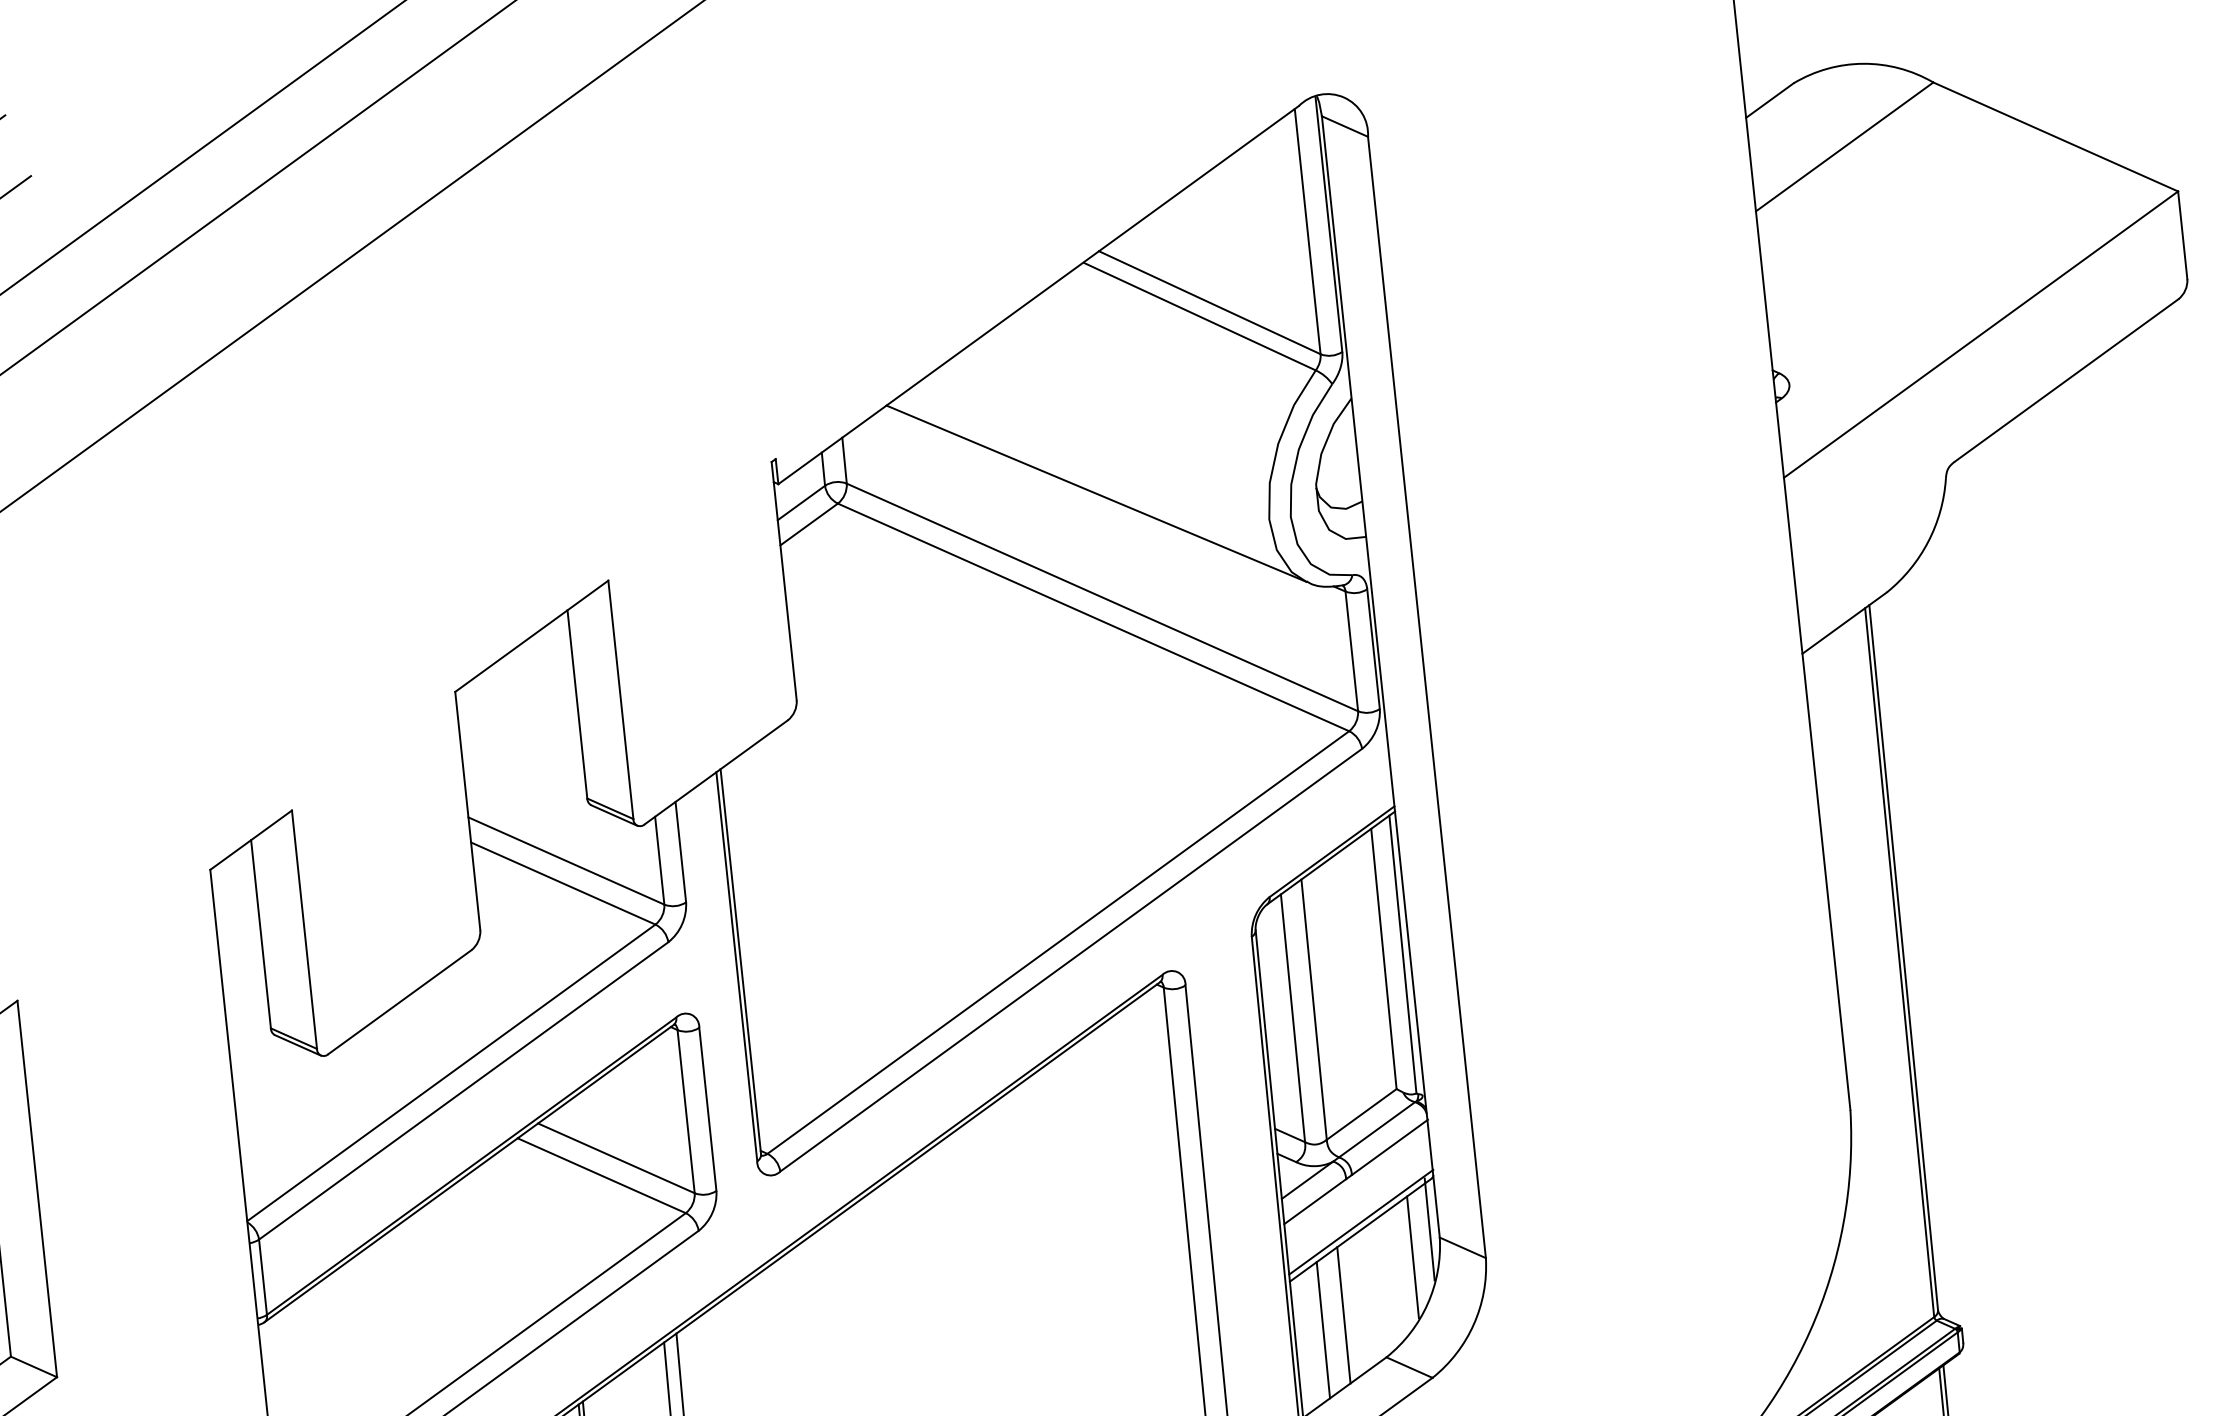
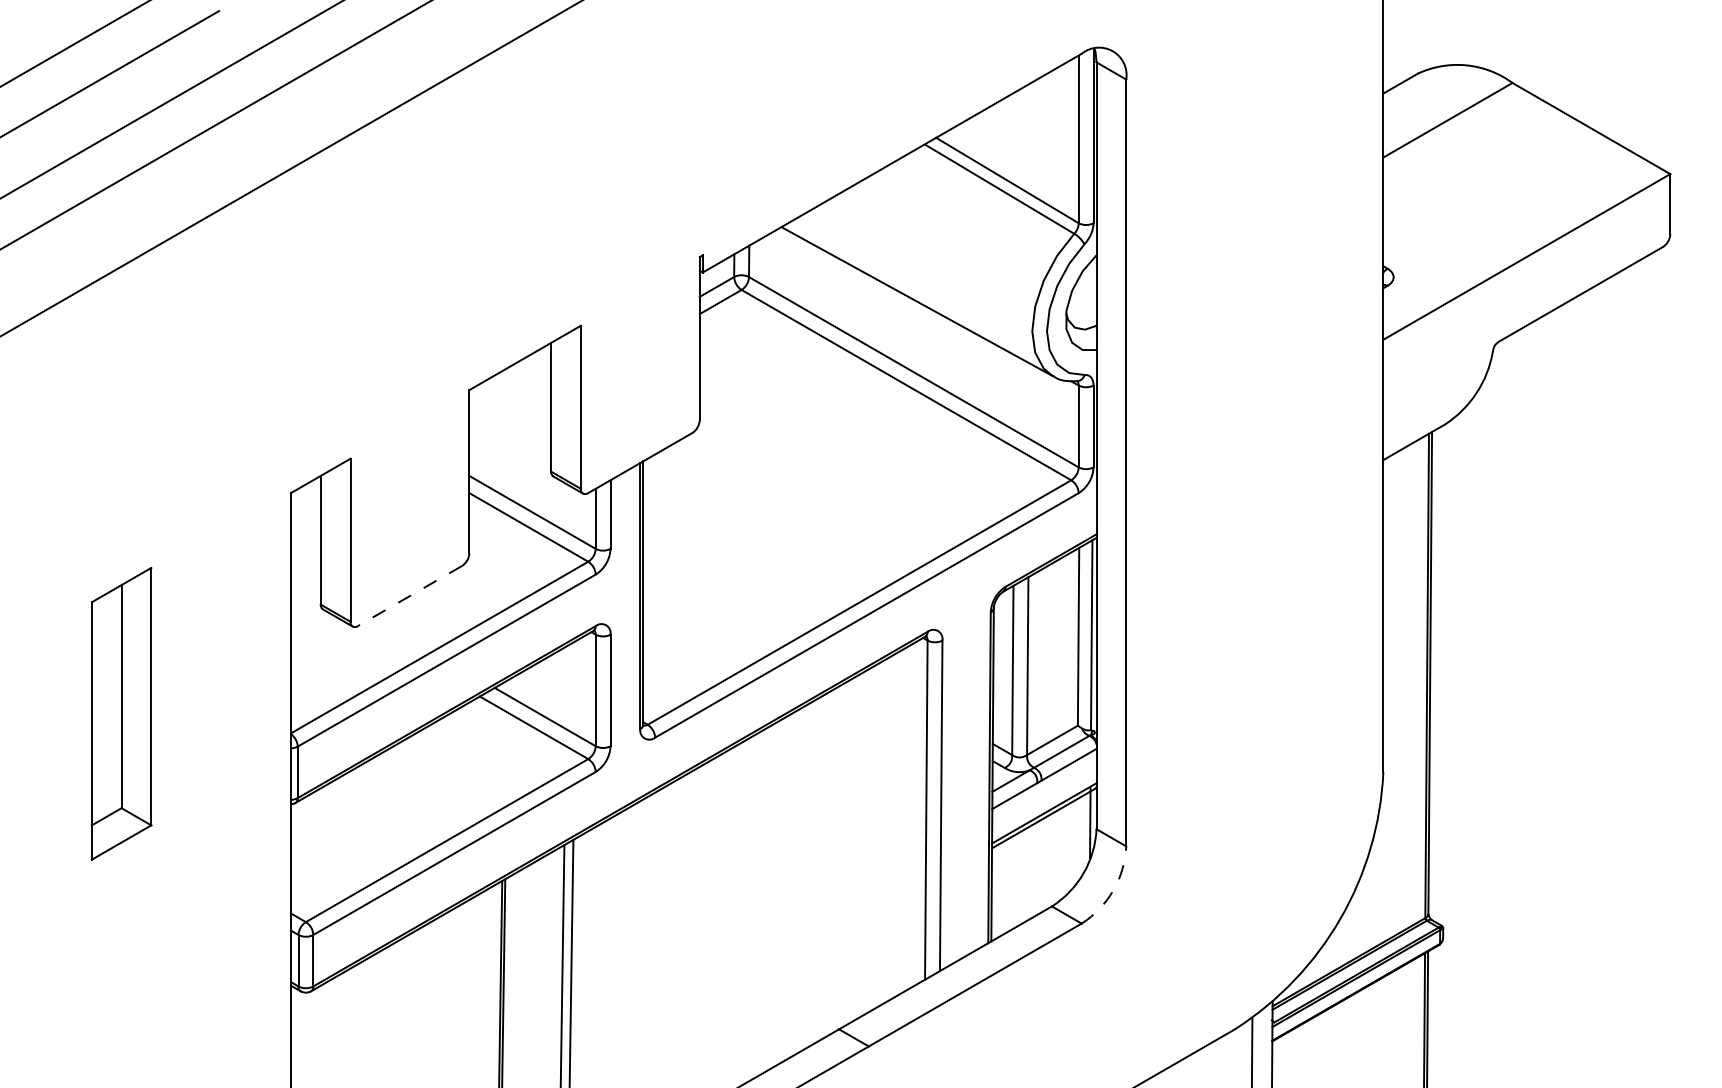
line: (399, 1002) -> (409, 596), solid -> dashed
line: (1412, 1257) -> (1076, 840), removed
line: (1342, 1314) -> (1025, 874), removed
arc: (1473, 1324) -> (1113, 890), solid -> dashed
line: (1322, 1330) -> (1010, 883), removed

